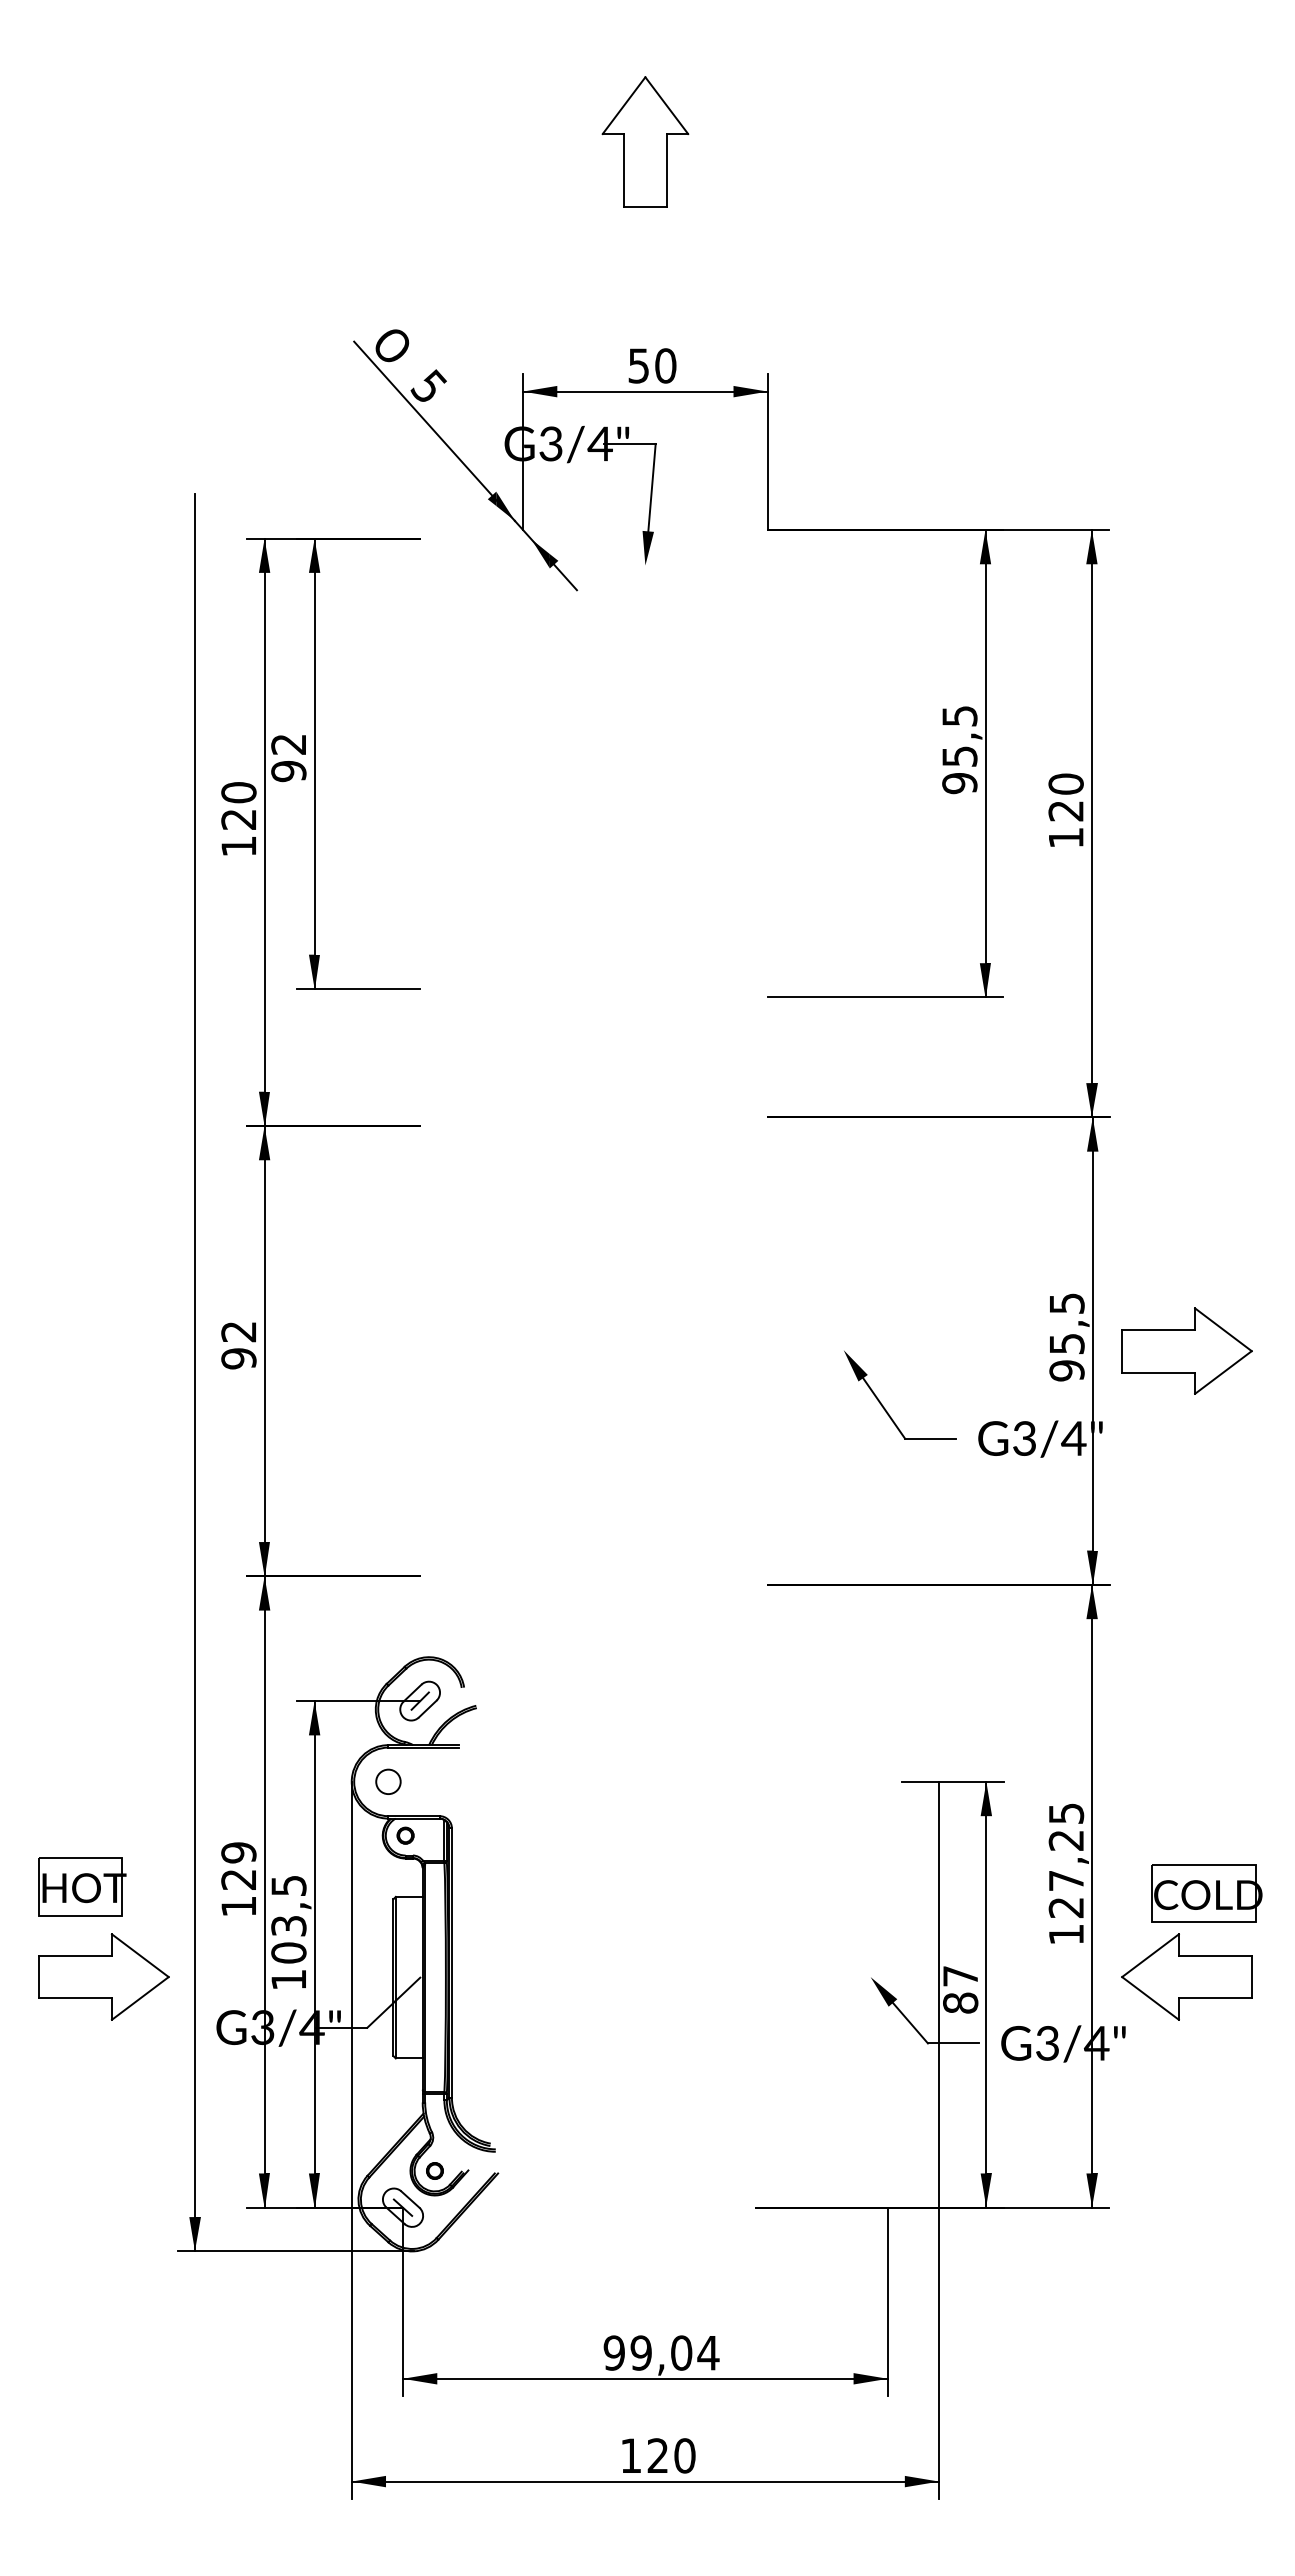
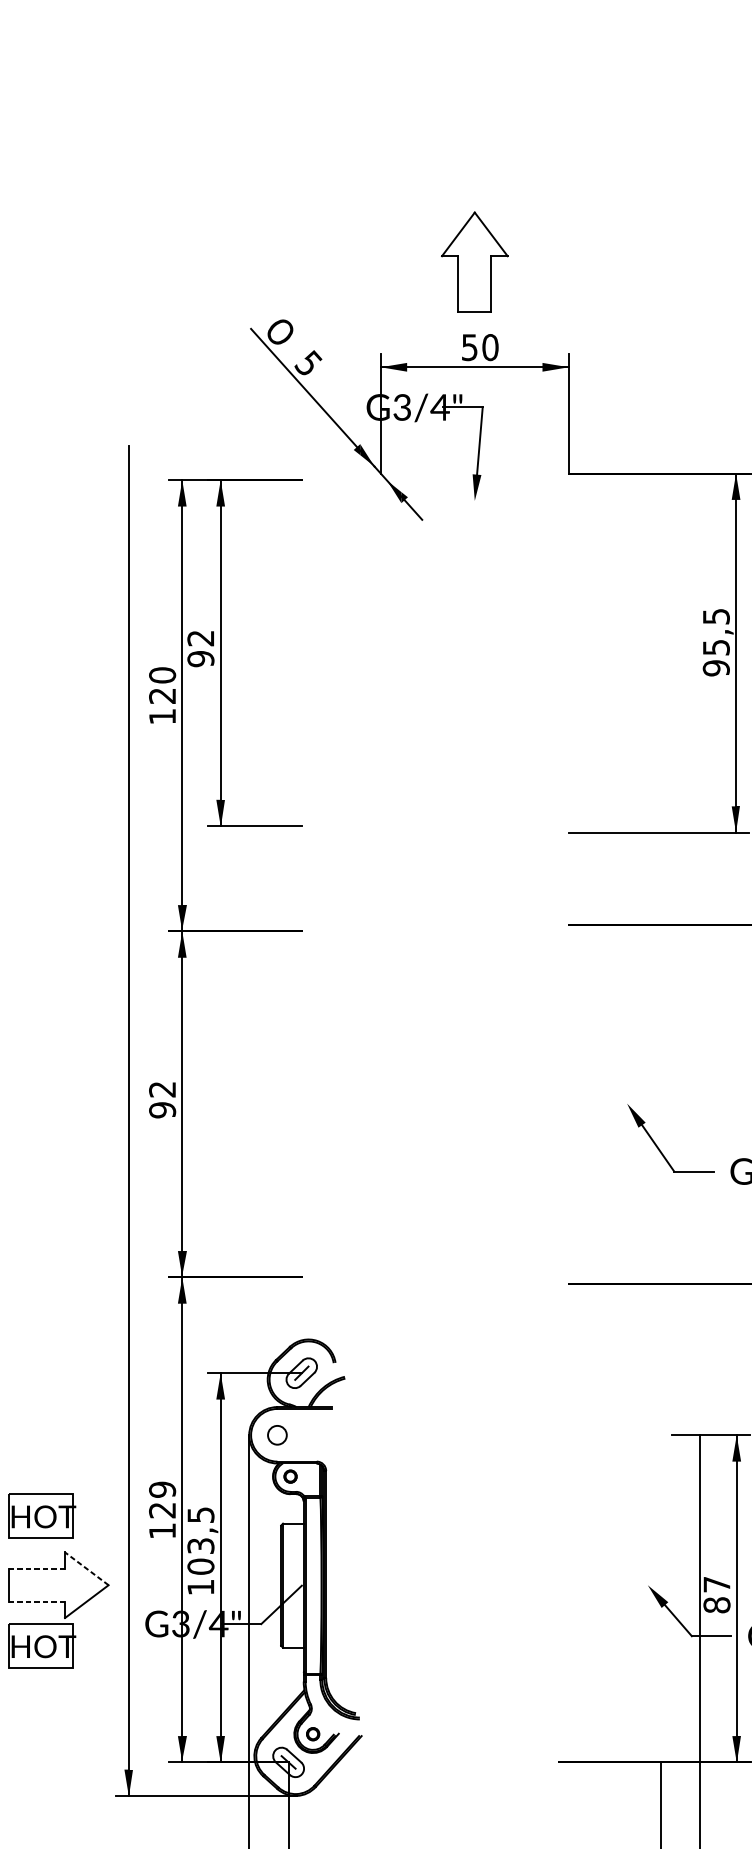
part: (645, 141) -> (474, 261), moved
line: (75, 1955) -> (37, 1568), solid -> dashed
line: (140, 1955) -> (86, 1568), solid -> dashed
line: (75, 1998) -> (37, 1601), solid -> dashed
part: (82, 2055) -> (42, 1645), added

